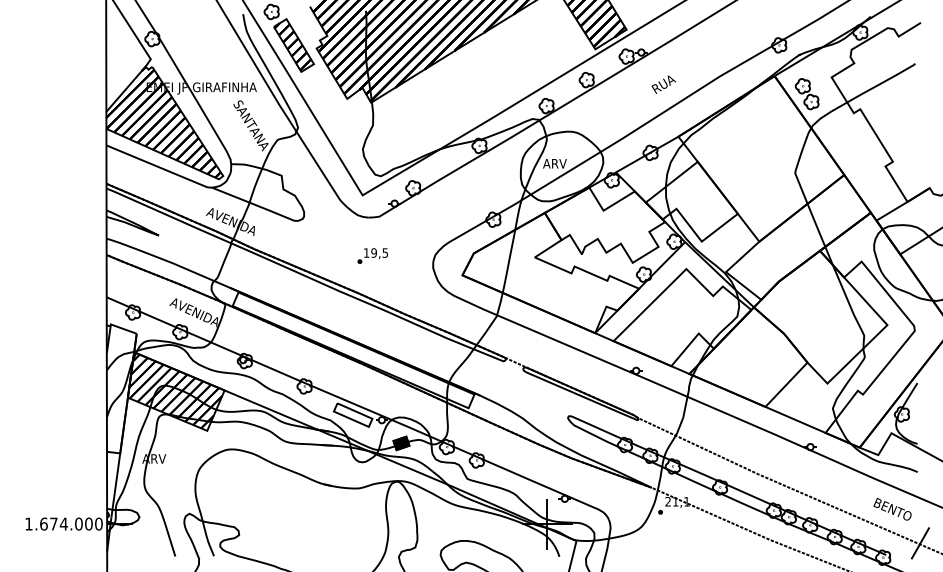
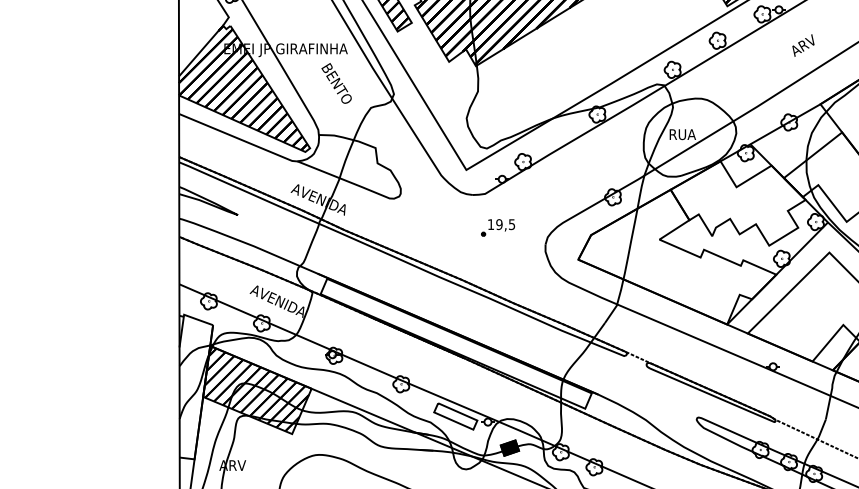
text: (663, 84) -> (803, 45), RUA -> ARV
text: (250, 125) -> (340, 91), SANTANA -> BENTO
text: (555, 163) -> (682, 134), ARV -> RUA
part: (372, 255) -> (497, 227), moved

